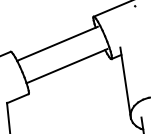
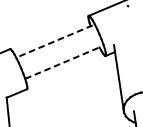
line: (57, 43) -> (54, 41), solid -> dashed
line: (67, 66) -> (63, 63), solid -> dashed

